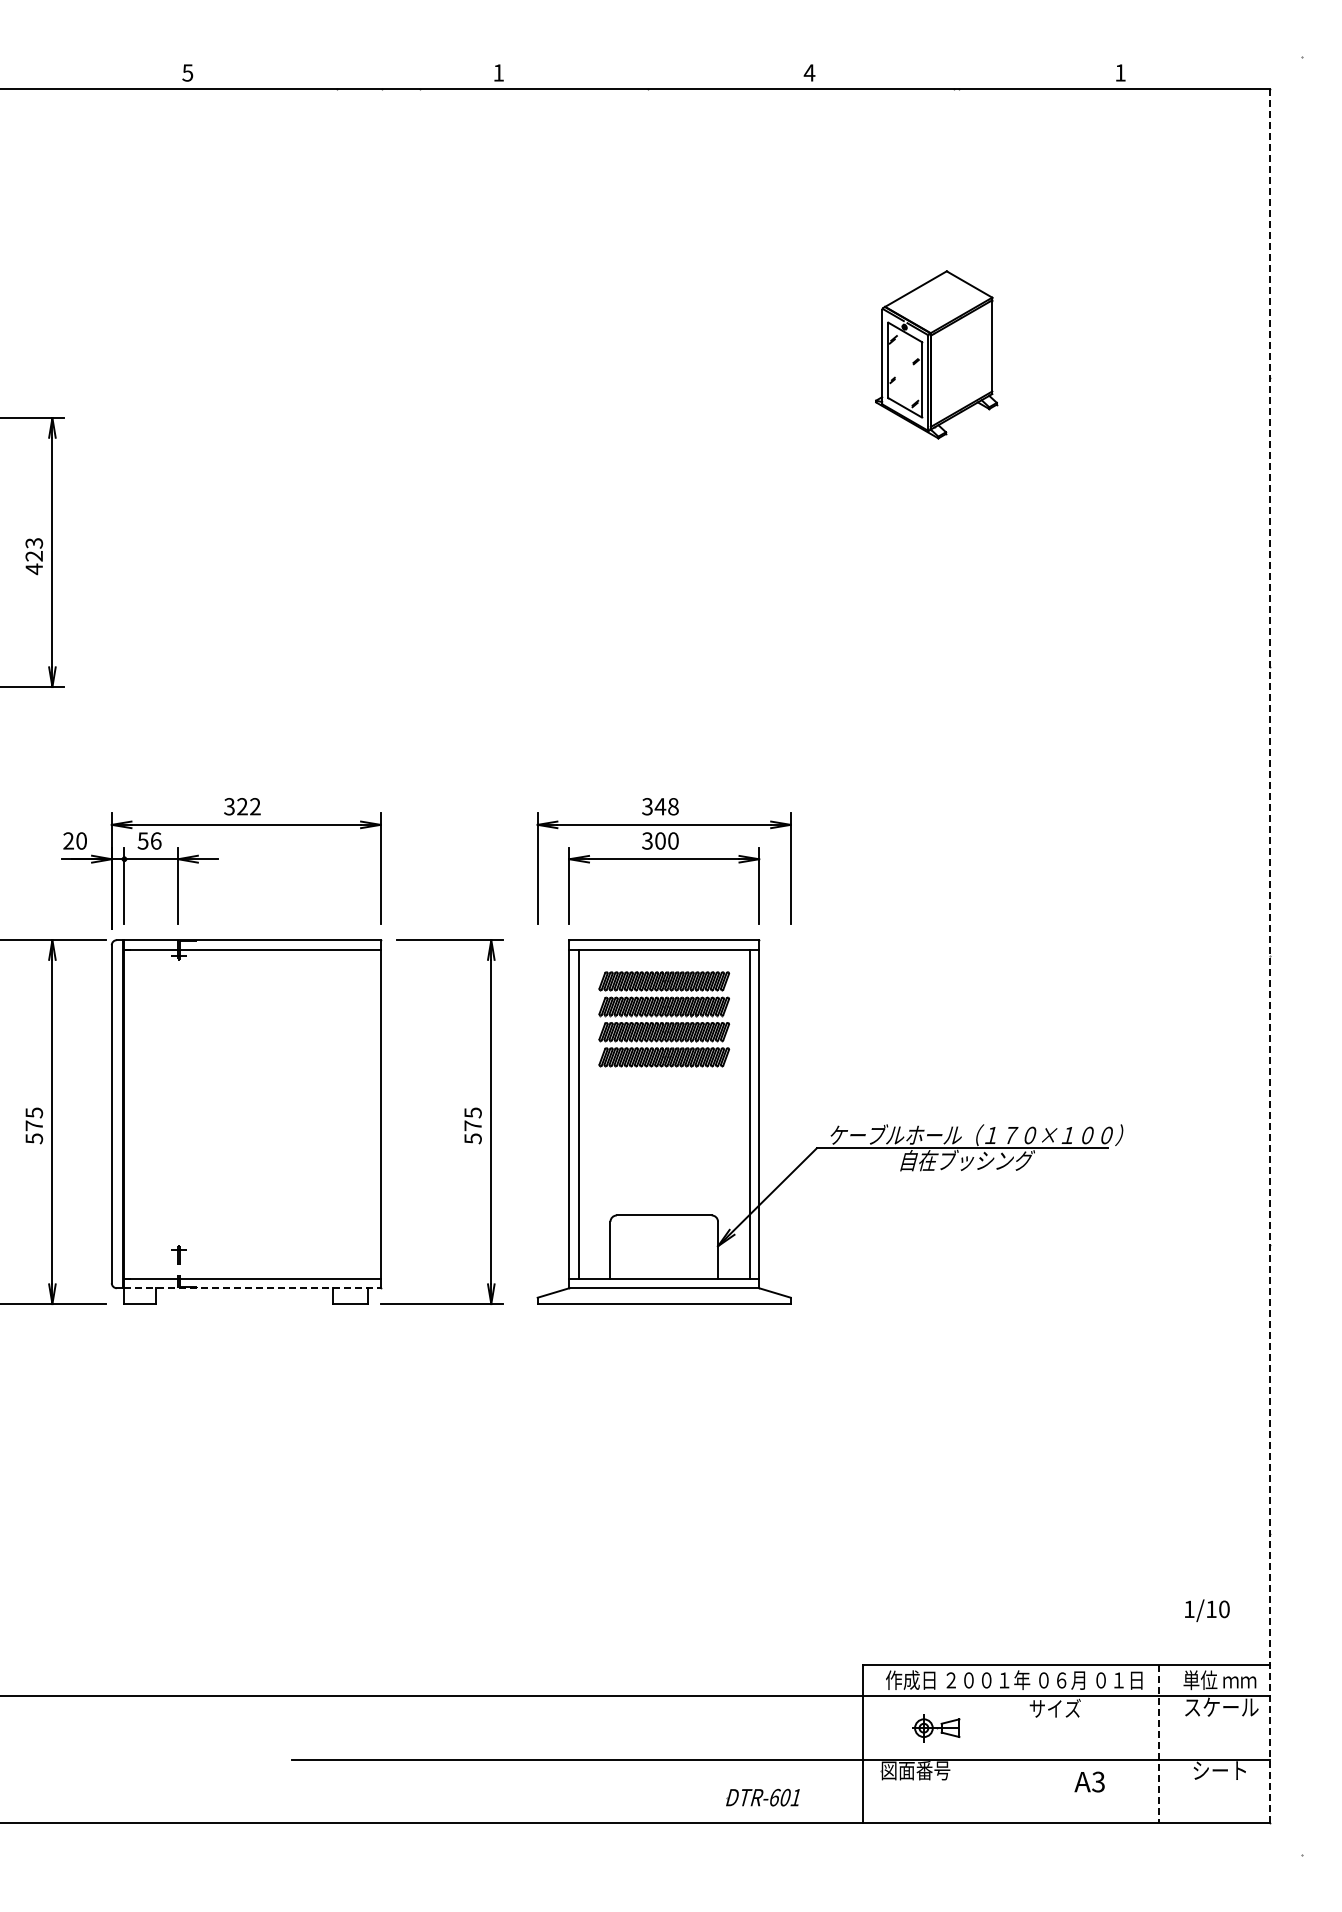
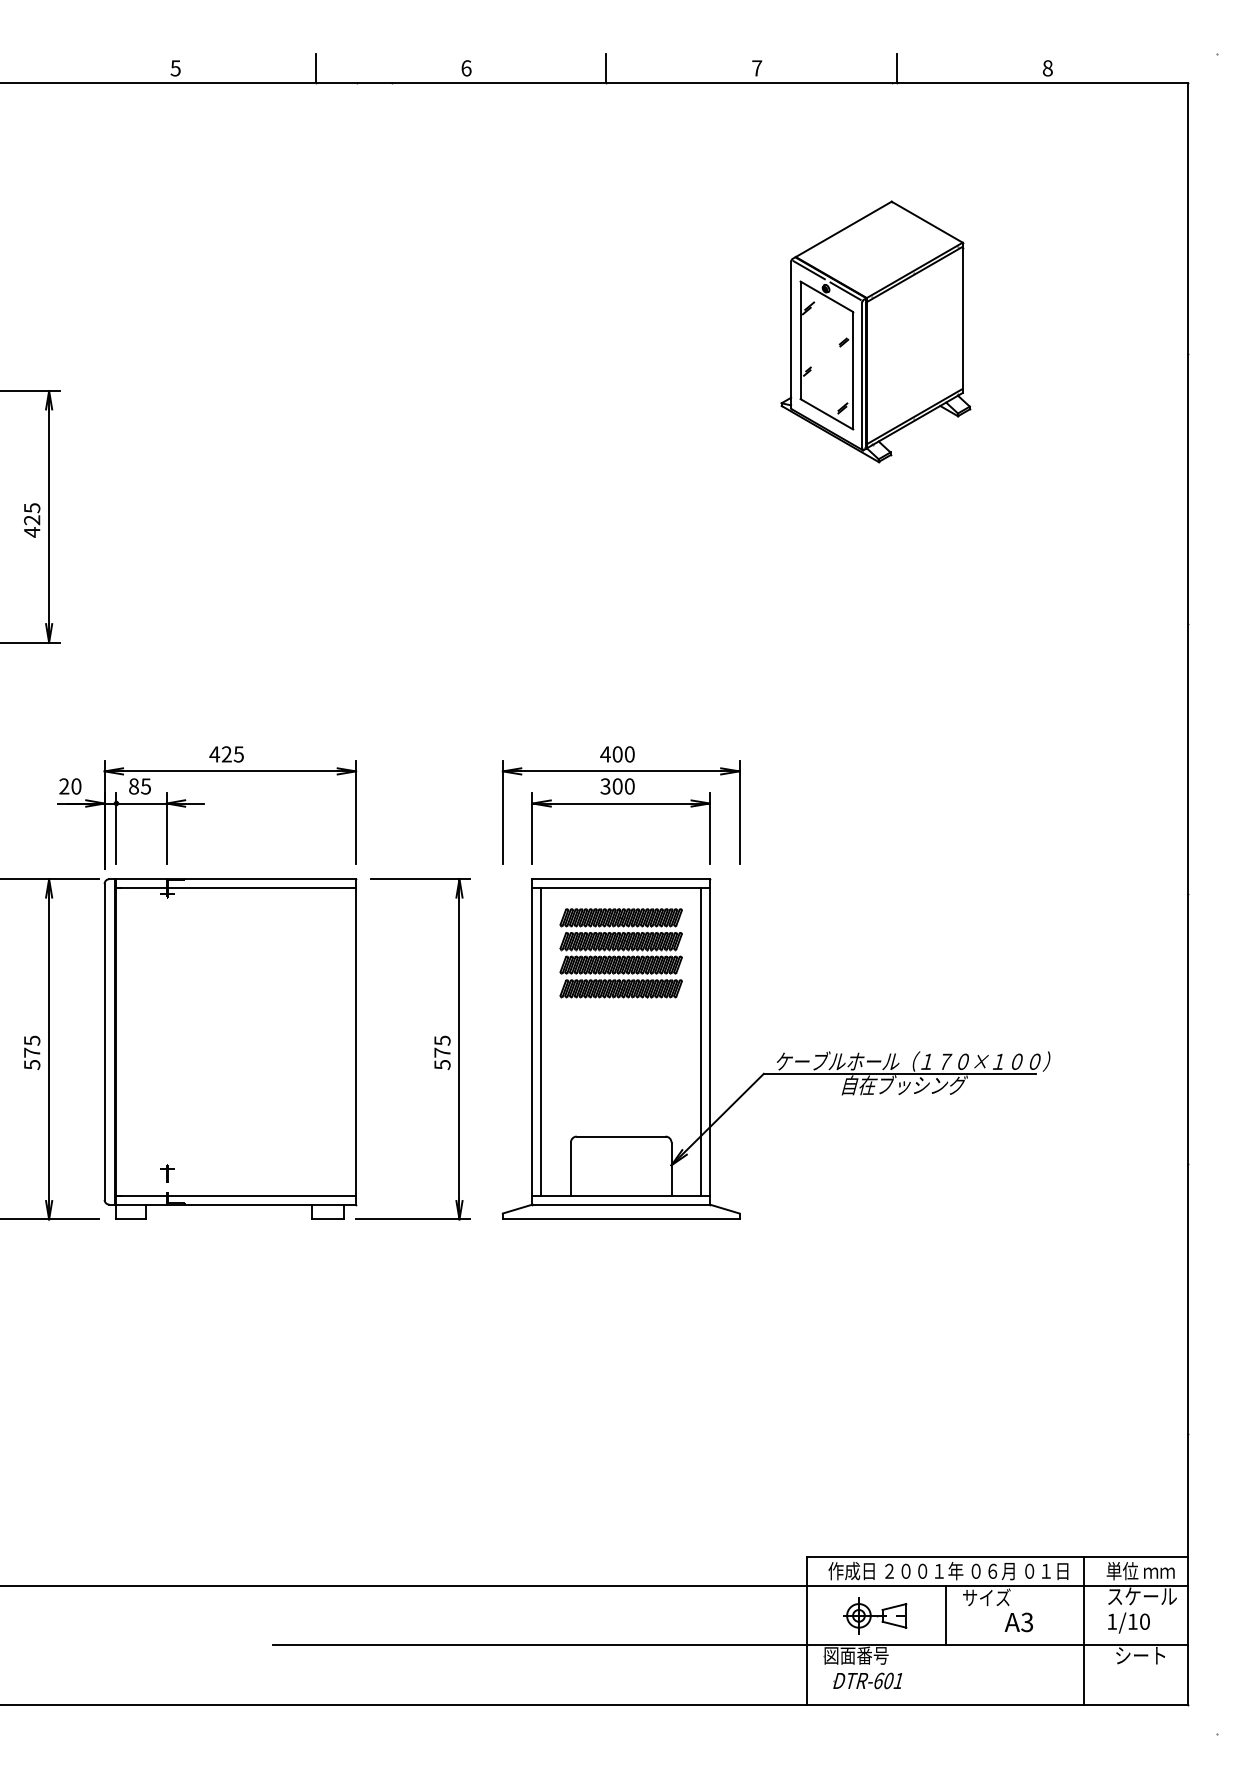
text: (498, 72) -> (466, 67), 1 -> 6
text: (809, 72) -> (756, 67), 4 -> 7
text: (1120, 72) -> (1047, 67), 1 -> 8
line: (337, 73) -> (315, 68), added
line: (648, 73) -> (606, 68), added
line: (959, 73) -> (897, 68), added
part: (936, 354) -> (875, 331), size x1.67
text: (33, 543) -> (31, 508), 423 -> 425
text: (241, 806) -> (225, 754), 322 -> 425
text: (659, 806) -> (616, 754), 348 -> 400
text: (149, 840) -> (139, 786), 56 -> 85
line: (1270, 955) -> (1188, 893), dashed -> solid
line: (253, 1288) -> (237, 1204), dashed -> solid
text: (1207, 1610) -> (1129, 1622), moved
line: (1011, 1727) -> (945, 1615), added
part: (936, 1728) -> (875, 1616), size x1.43
line: (1159, 1744) -> (1084, 1631), dashed -> solid
text: (1089, 1781) -> (1018, 1621), moved
part: (762, 1797) -> (867, 1680), moved

